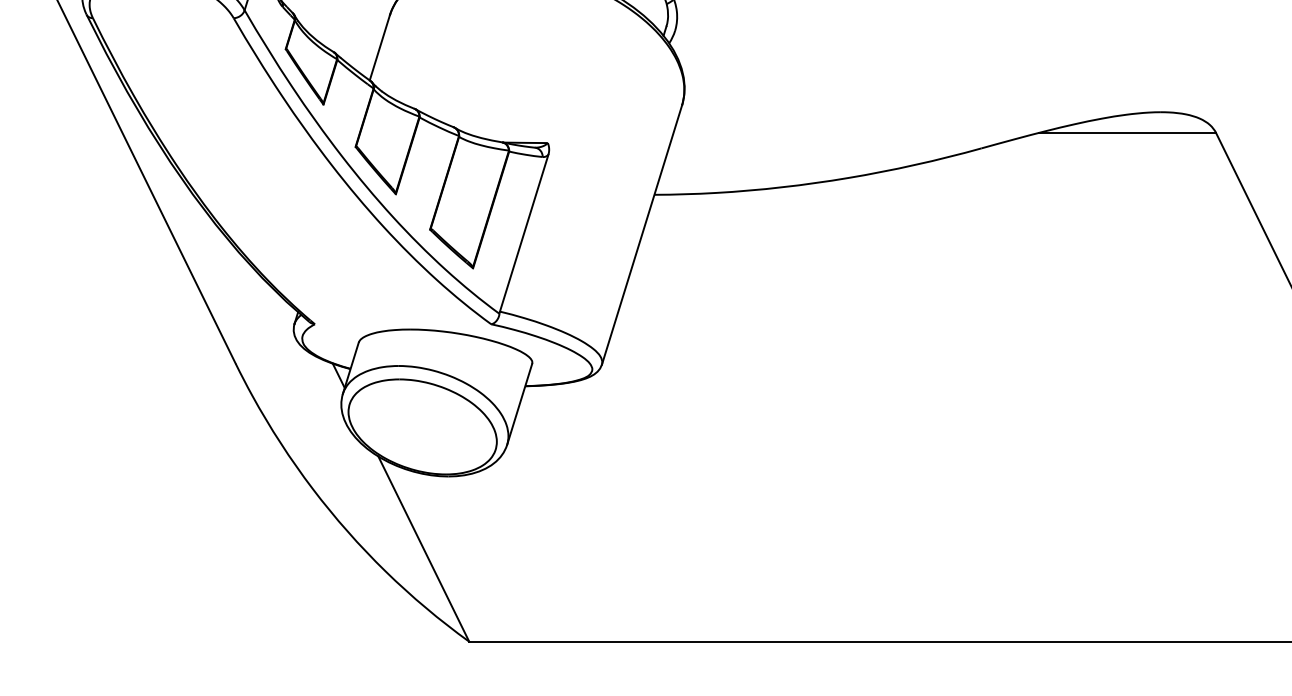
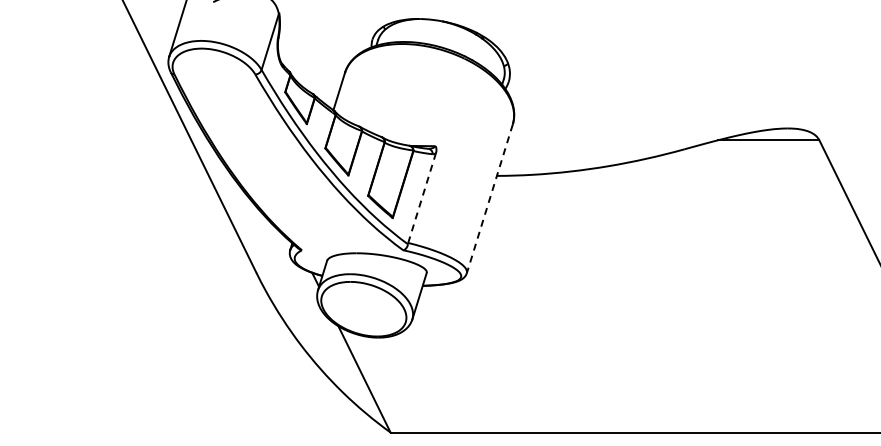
line: (523, 234) -> (421, 198), solid -> dashed
line: (641, 235) -> (489, 199), solid -> dashed

